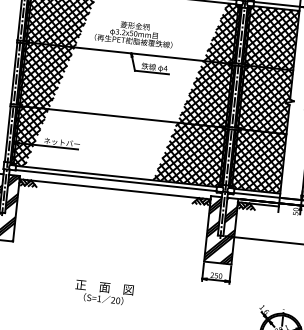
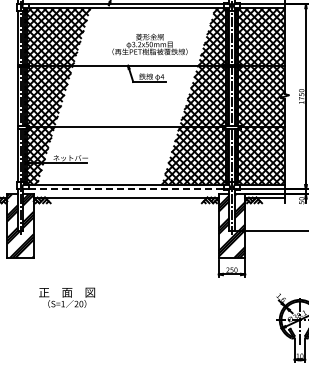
text: (133, 33) -> (149, 44), moved
line: (116, 181) -> (126, 189), solid -> dashed
text: (104, 292) -> (67, 297), moved

